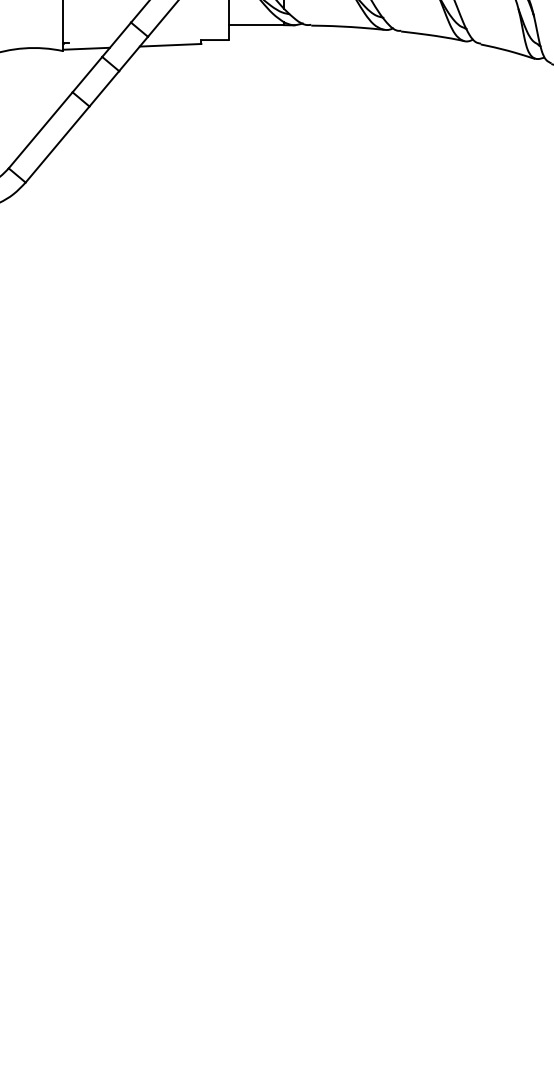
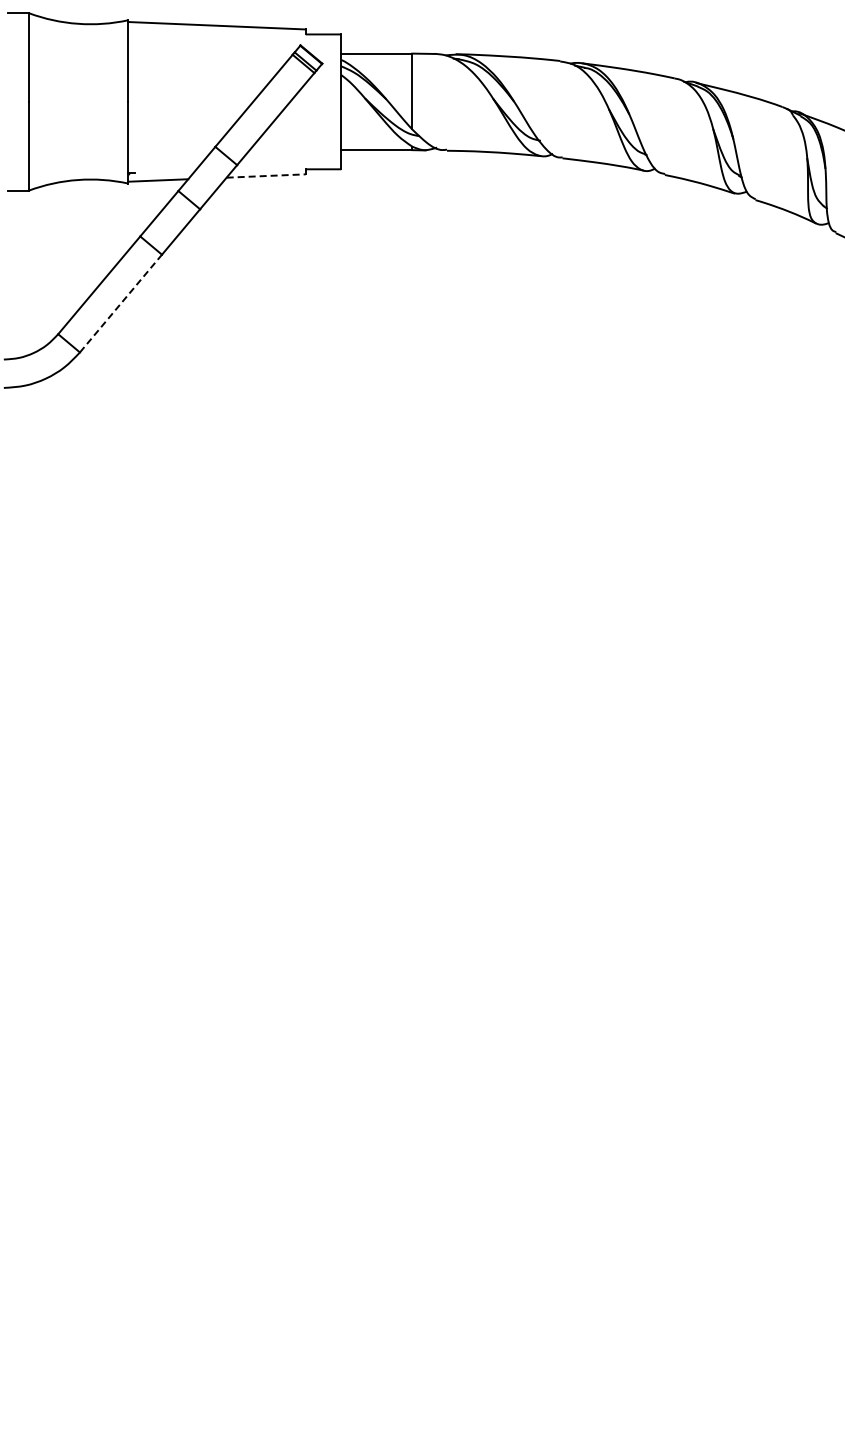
line: (170, 45) -> (266, 176), solid -> dashed
line: (57, 144) -> (120, 303), solid -> dashed

